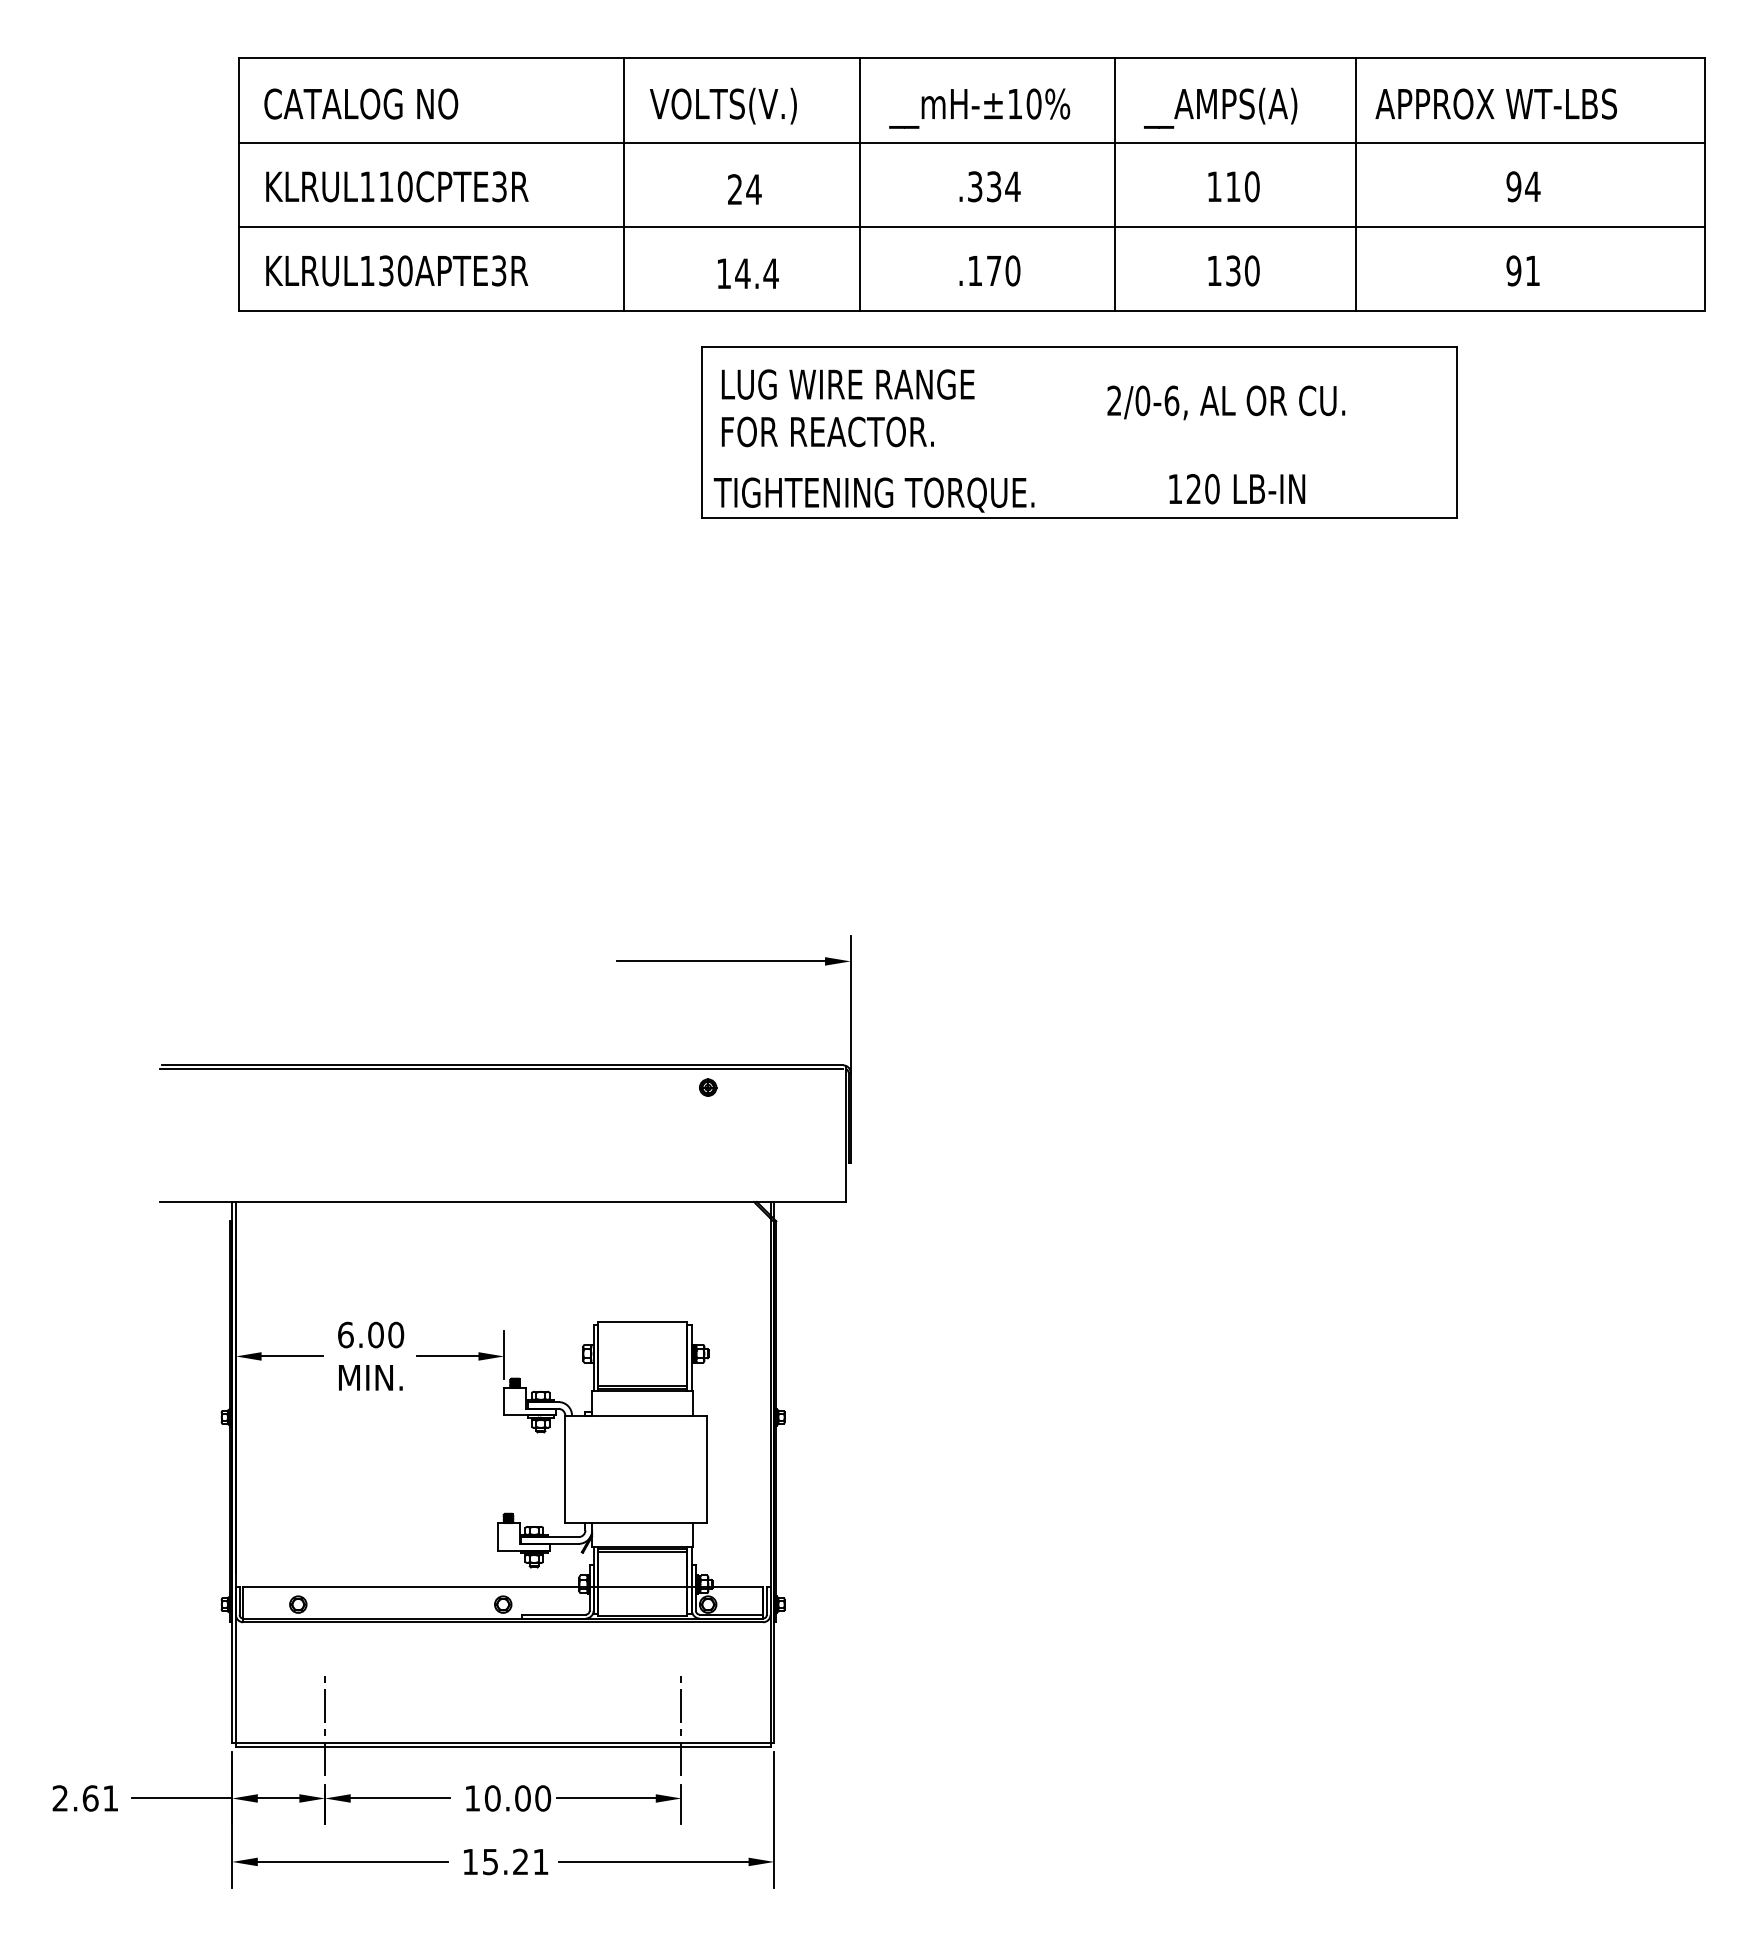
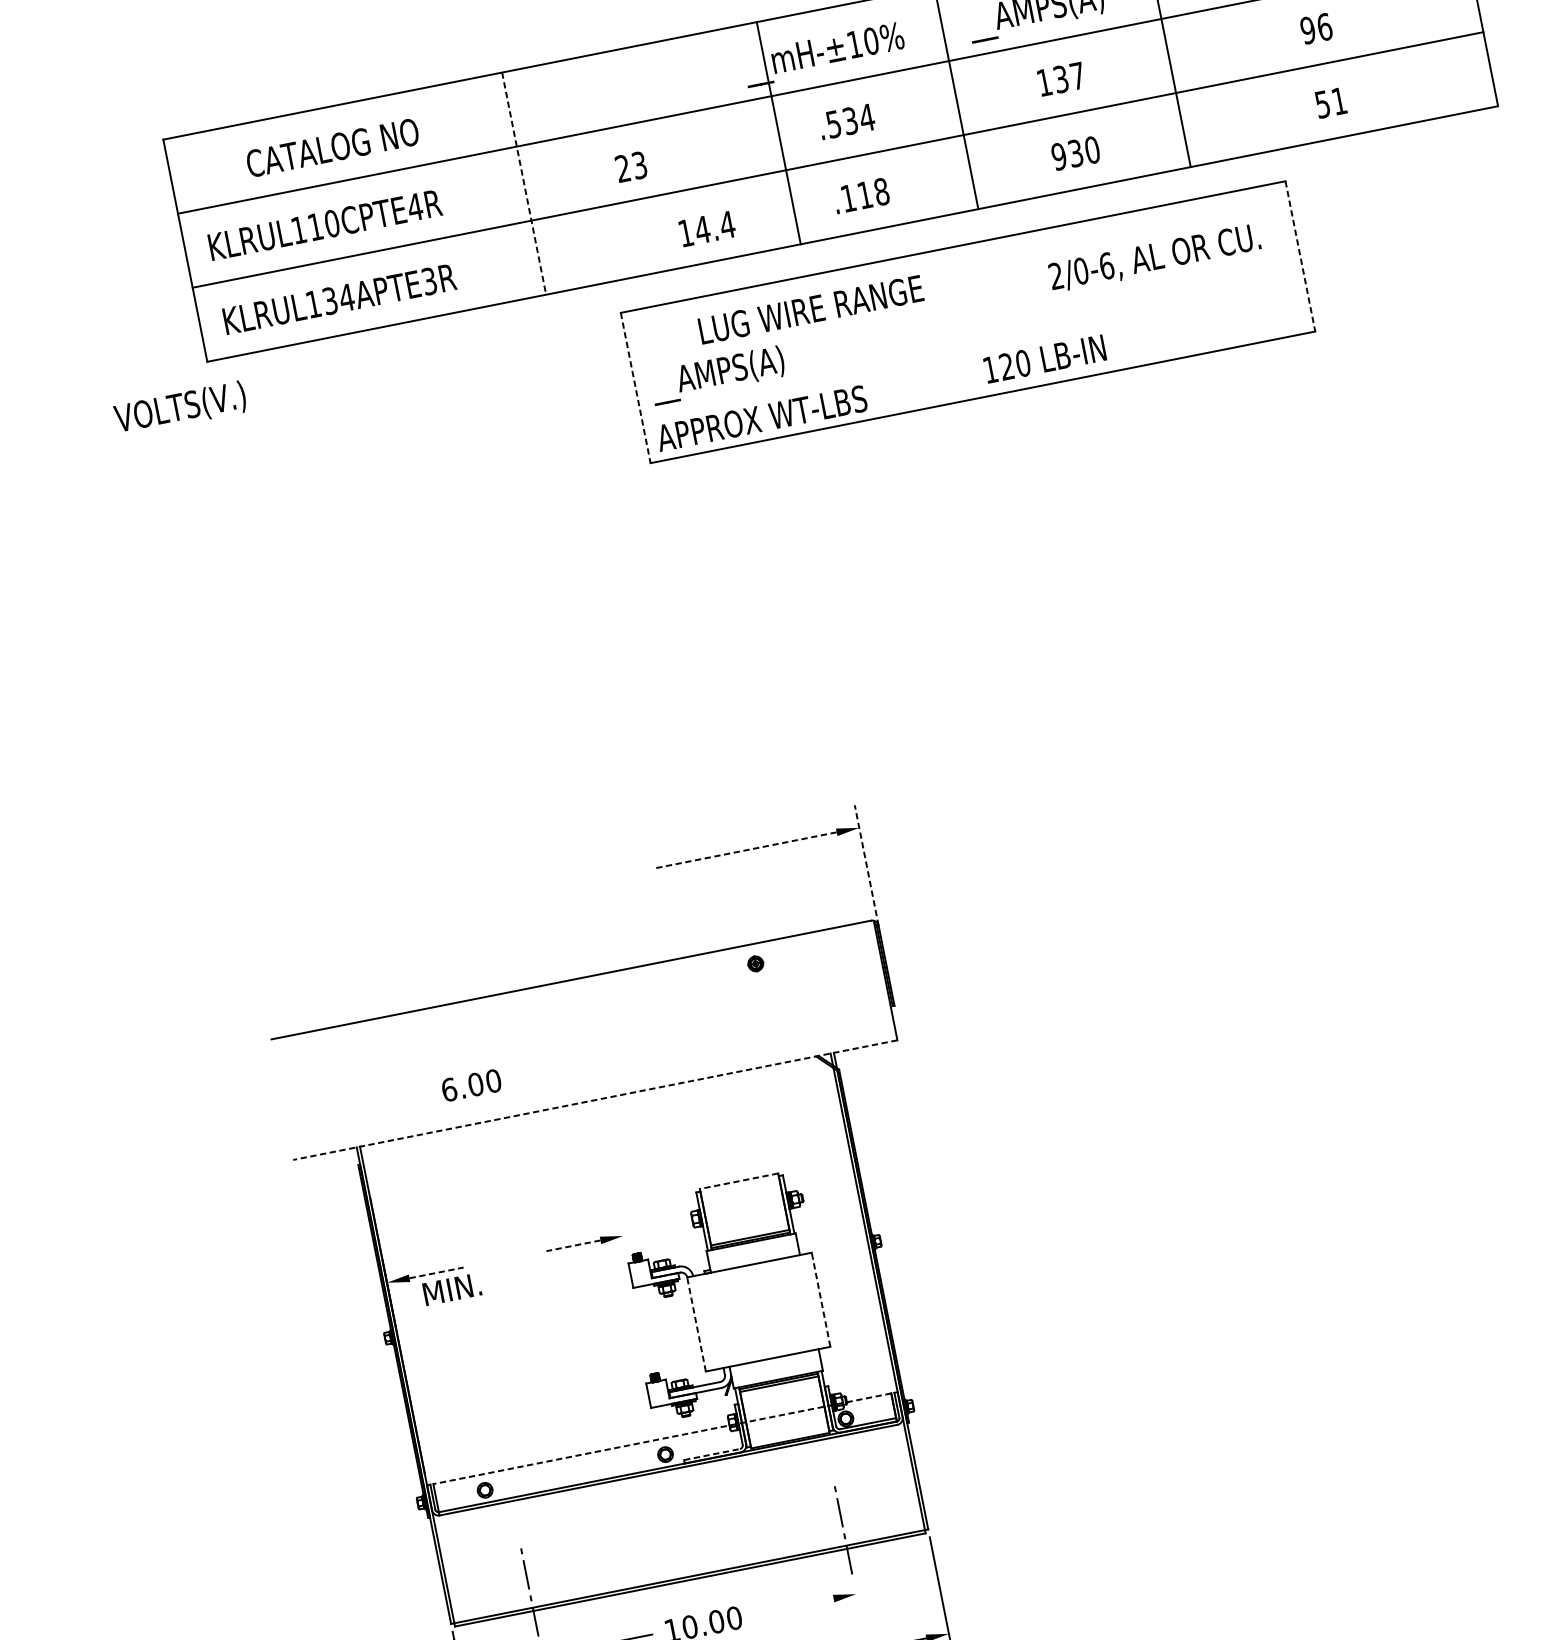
text: (361, 103) -> (332, 147), moved
text: (723, 105) -> (180, 408), moved
line: (860, 184) -> (779, 133), moved
line: (623, 185) -> (524, 184), solid -> dashed
text: (499, 186) -> (415, 207), KLRUL110CPTE3R -> KLRUL110CPTE4R
text: (975, 186) -> (834, 124), .334 -> .534
text: (1242, 186) -> (1069, 77), 110 -> 137
text: (1532, 186) -> (1324, 26), 94 -> 96
text: (753, 189) -> (639, 165), 24 -> 23
text: (405, 270) -> (346, 297), KLRUL130APTE3R -> KLRUL134APTE3R
text: (1214, 270) -> (1059, 156), 130 -> 930
text: (1513, 270) -> (1322, 104), 91 -> 51
text: (1003, 271) -> (873, 193), .170 -> .118
text: (748, 273) -> (707, 228), moved
text: (847, 384) -> (810, 309), moved
text: (1226, 402) -> (1155, 258), moved
line: (701, 432) -> (635, 388), solid -> dashed
line: (1456, 432) -> (1300, 256), solid -> dashed
text: (825, 436) -> (745, 370), FOR REACTOR. -> __AMPS(A)
text: (1237, 489) -> (1045, 359), moved
text: (873, 494) -> (797, 412), TIGHTENING TORQUE. -> APPROX WT-LBS
line: (720, 961) -> (744, 850), solid -> dashed
line: (850, 1003) -> (866, 864), solid -> dashed
line: (501, 1069) -> (570, 983), removed
line: (502, 1201) -> (594, 1099), solid -> dashed
line: (642, 1321) -> (738, 1181), solid -> dashed
text: (371, 1334) -> (471, 1084), moved
line: (504, 1354) -> (623, 1234), removed
line: (292, 1356) -> (436, 1272), solid -> dashed
line: (447, 1356) -> (573, 1245), solid -> dashed
text: (370, 1377) -> (451, 1289), moved
line: (565, 1468) -> (696, 1323), solid -> dashed
line: (706, 1468) -> (820, 1299), solid -> dashed
line: (502, 1586) -> (661, 1438), solid -> dashed
line: (554, 1614) -> (712, 1454), solid -> dashed
line: (605, 1798) -> (789, 1607), removed
line: (681, 1804) -> (857, 1599), removed

